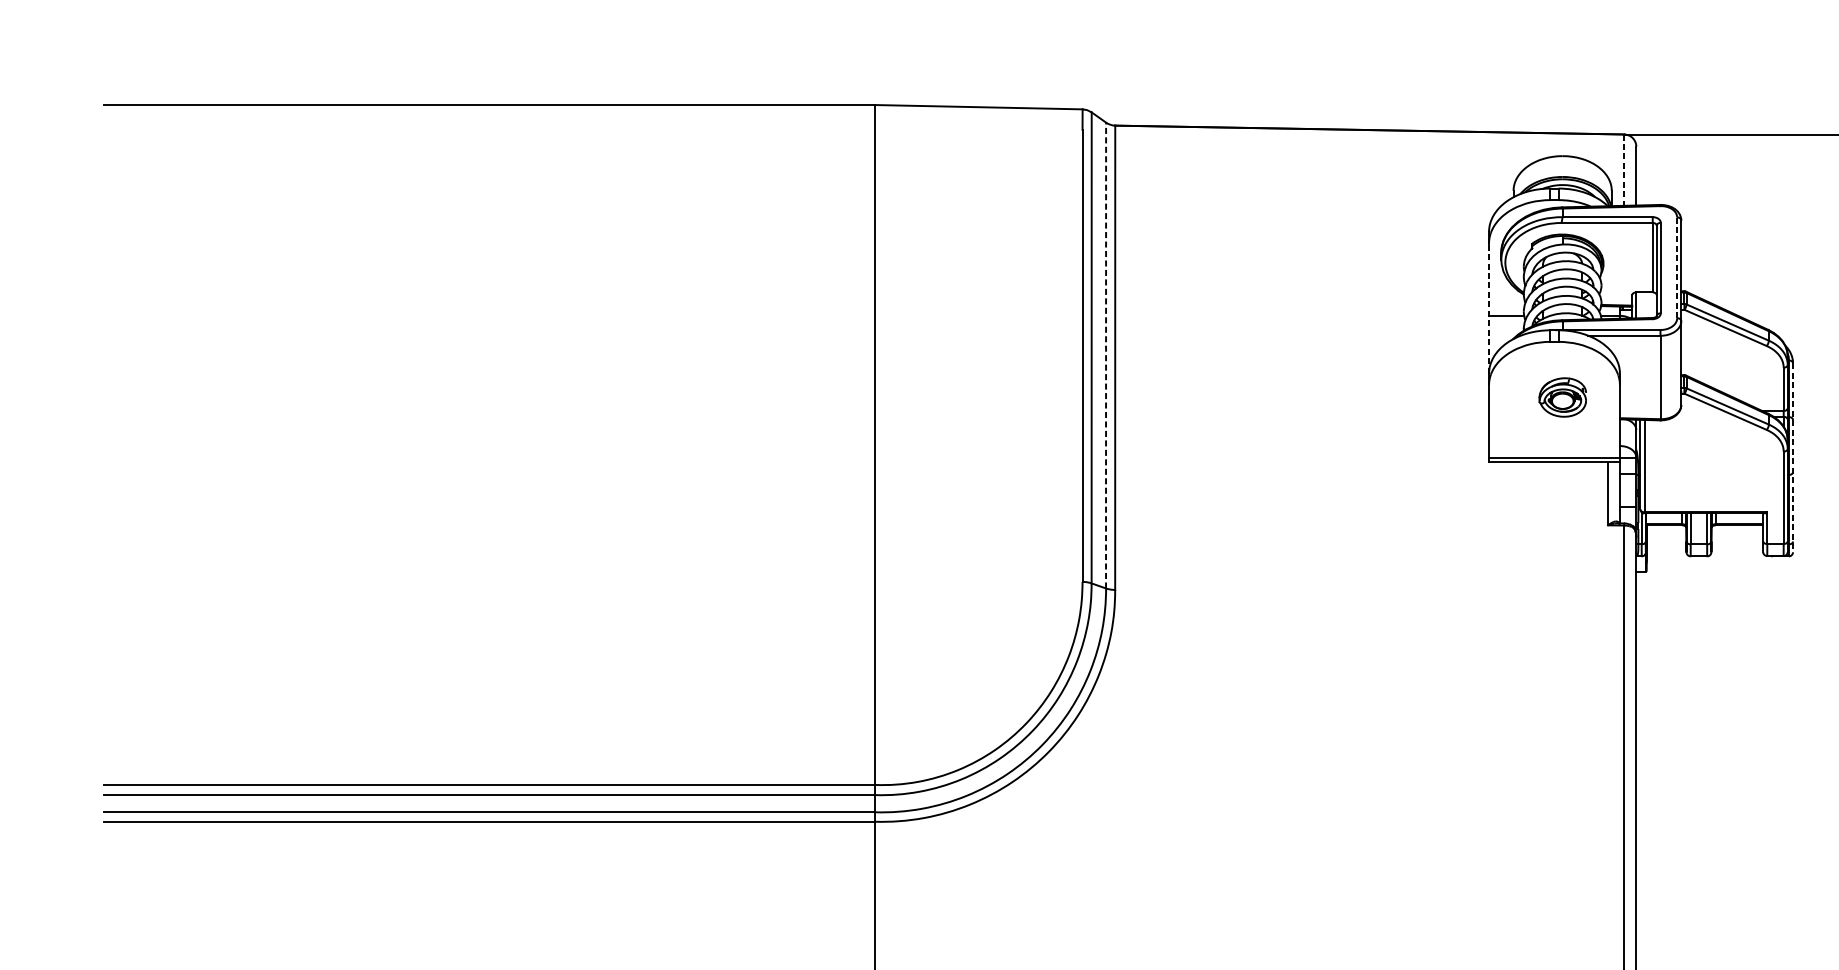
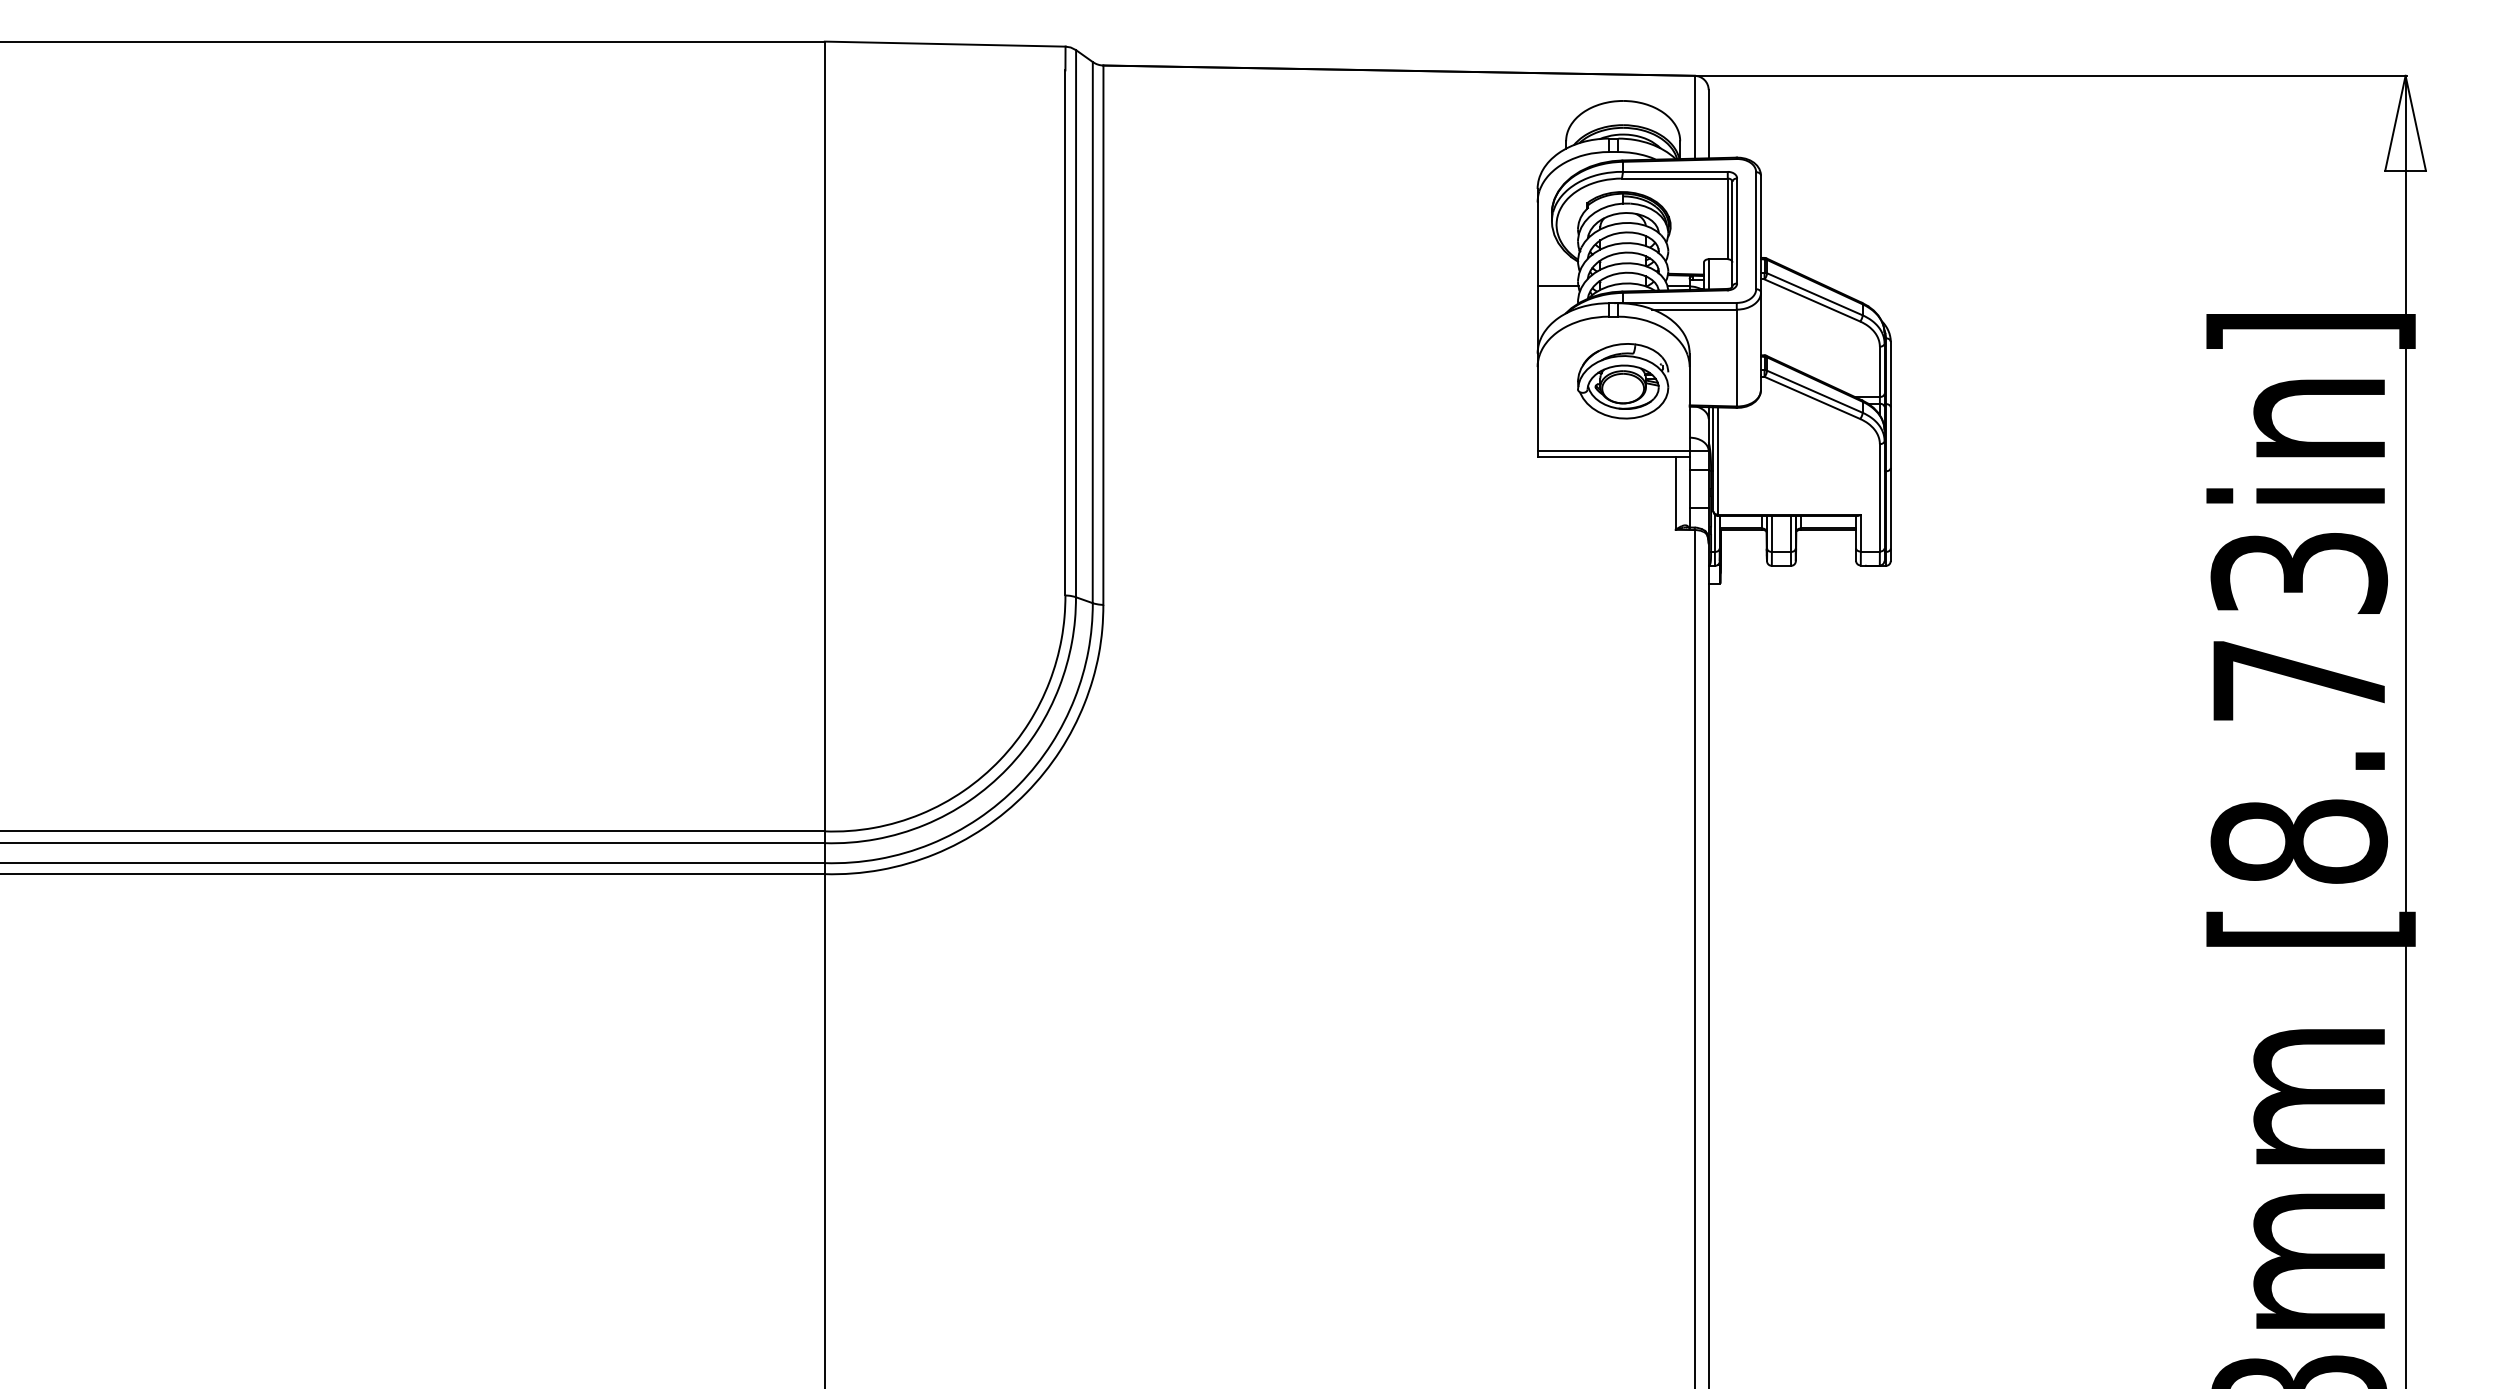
line: (1624, 170) -> (1694, 117), dashed -> solid
line: (1677, 267) -> (1756, 230), dashed -> solid
line: (1488, 308) -> (1537, 278), dashed -> solid
line: (1105, 355) -> (1092, 332), dashed -> solid
part: (1562, 397) -> (1623, 381), size x1.67
line: (1792, 457) -> (1890, 451), dashed -> solid

